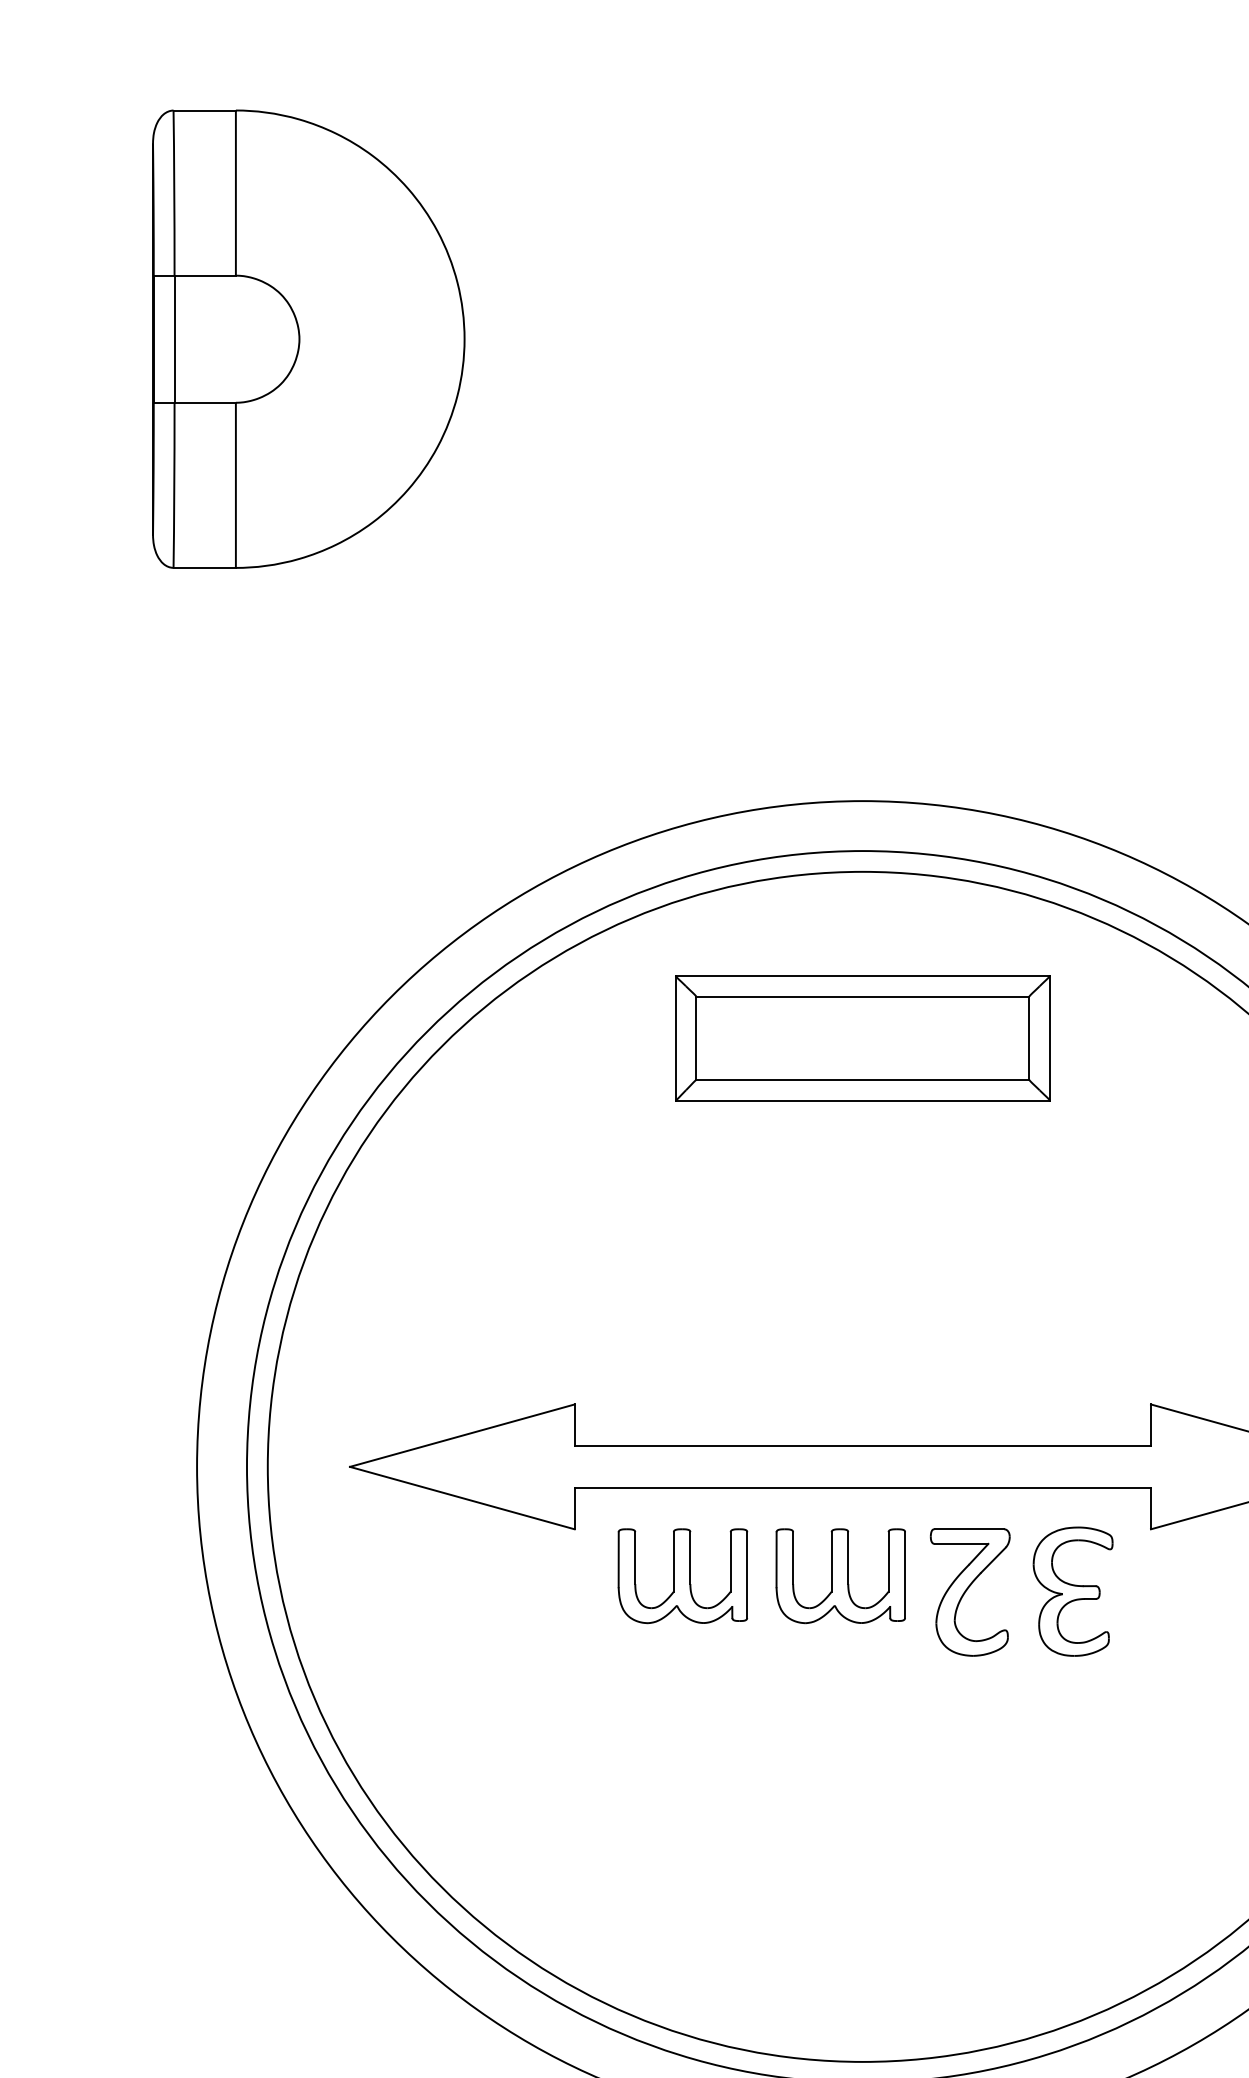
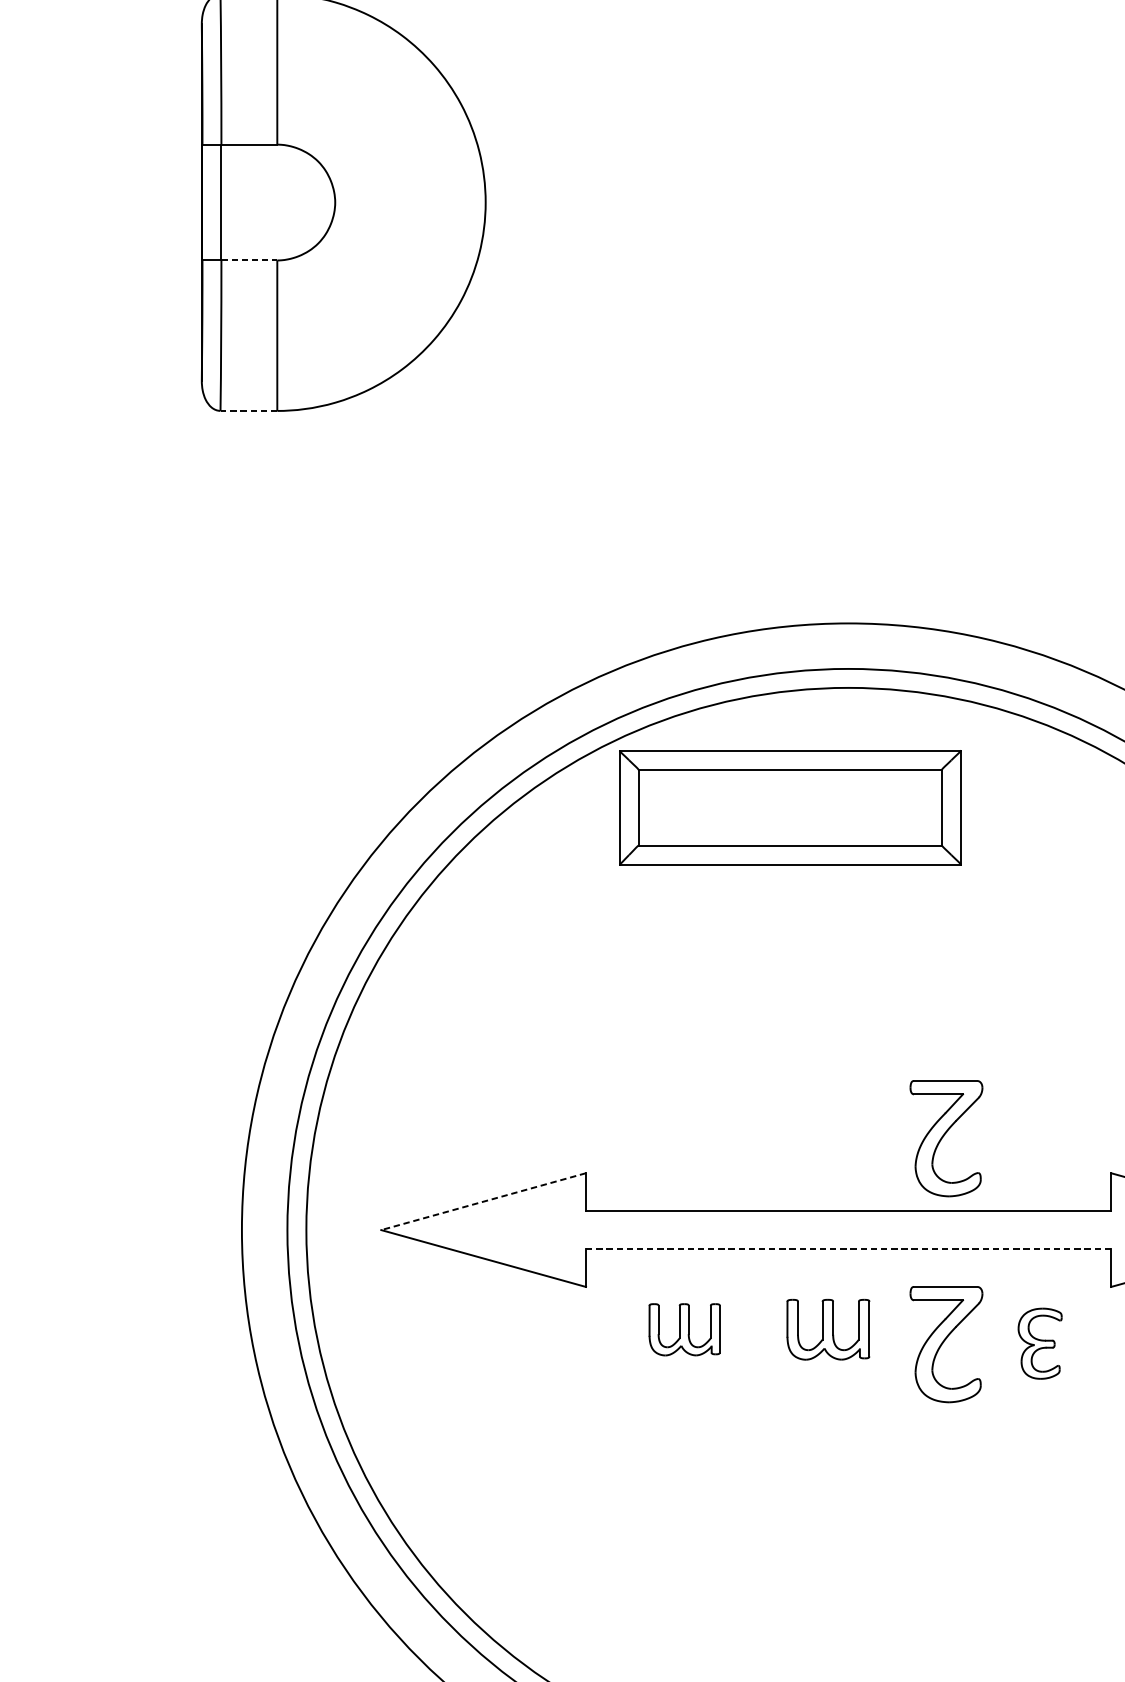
line: (205, 402) -> (249, 260), solid -> dashed
line: (204, 567) -> (248, 410), solid -> dashed
part: (862, 1038) -> (789, 807), moved
part: (969, 1366) -> (945, 1138), added
line: (462, 1435) -> (483, 1201), solid -> dashed
line: (863, 1487) -> (849, 1248), solid -> dashed
part: (682, 1576) -> (684, 1329), size x0.6
part: (840, 1576) -> (828, 1329), size x0.7
part: (1072, 1591) -> (1039, 1343), size x0.6

